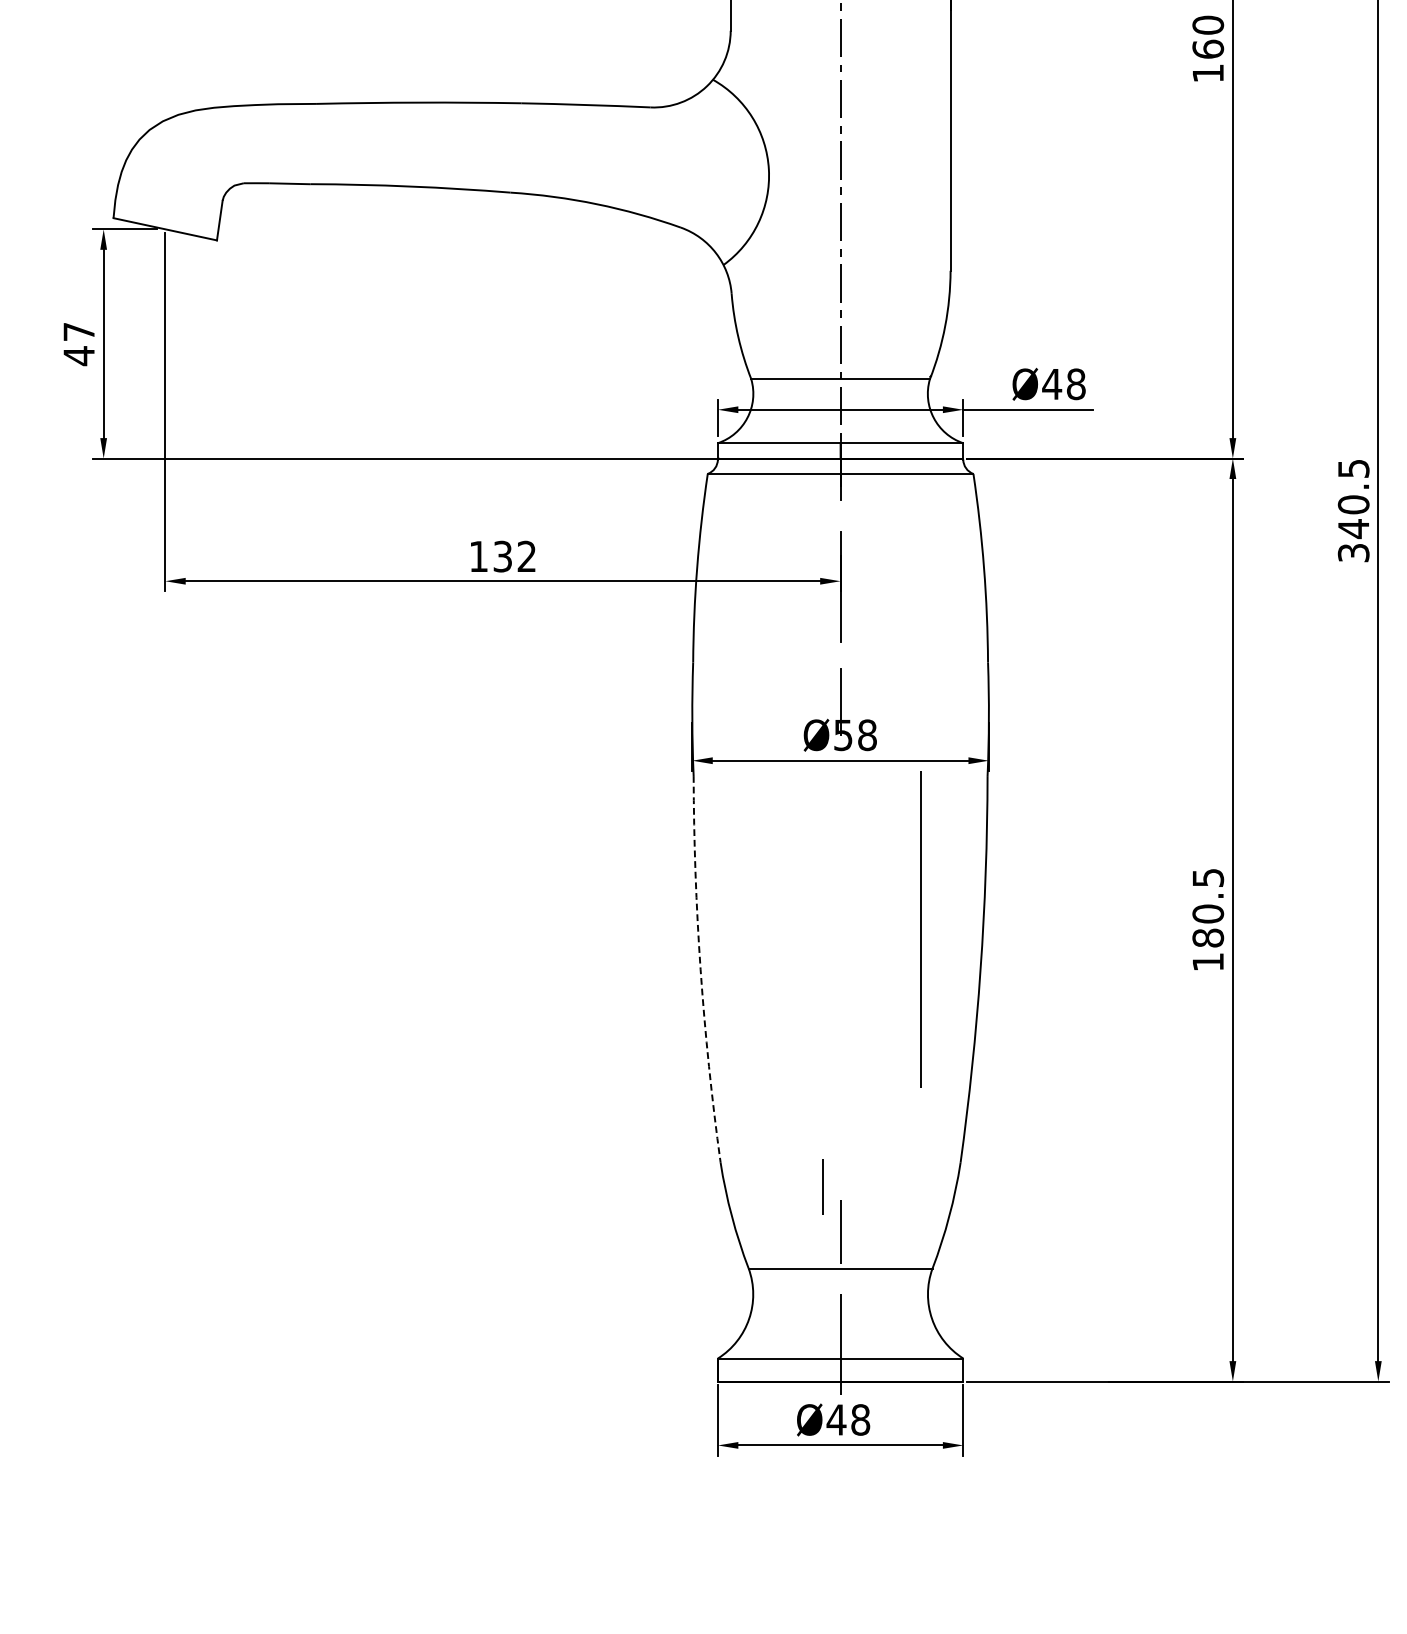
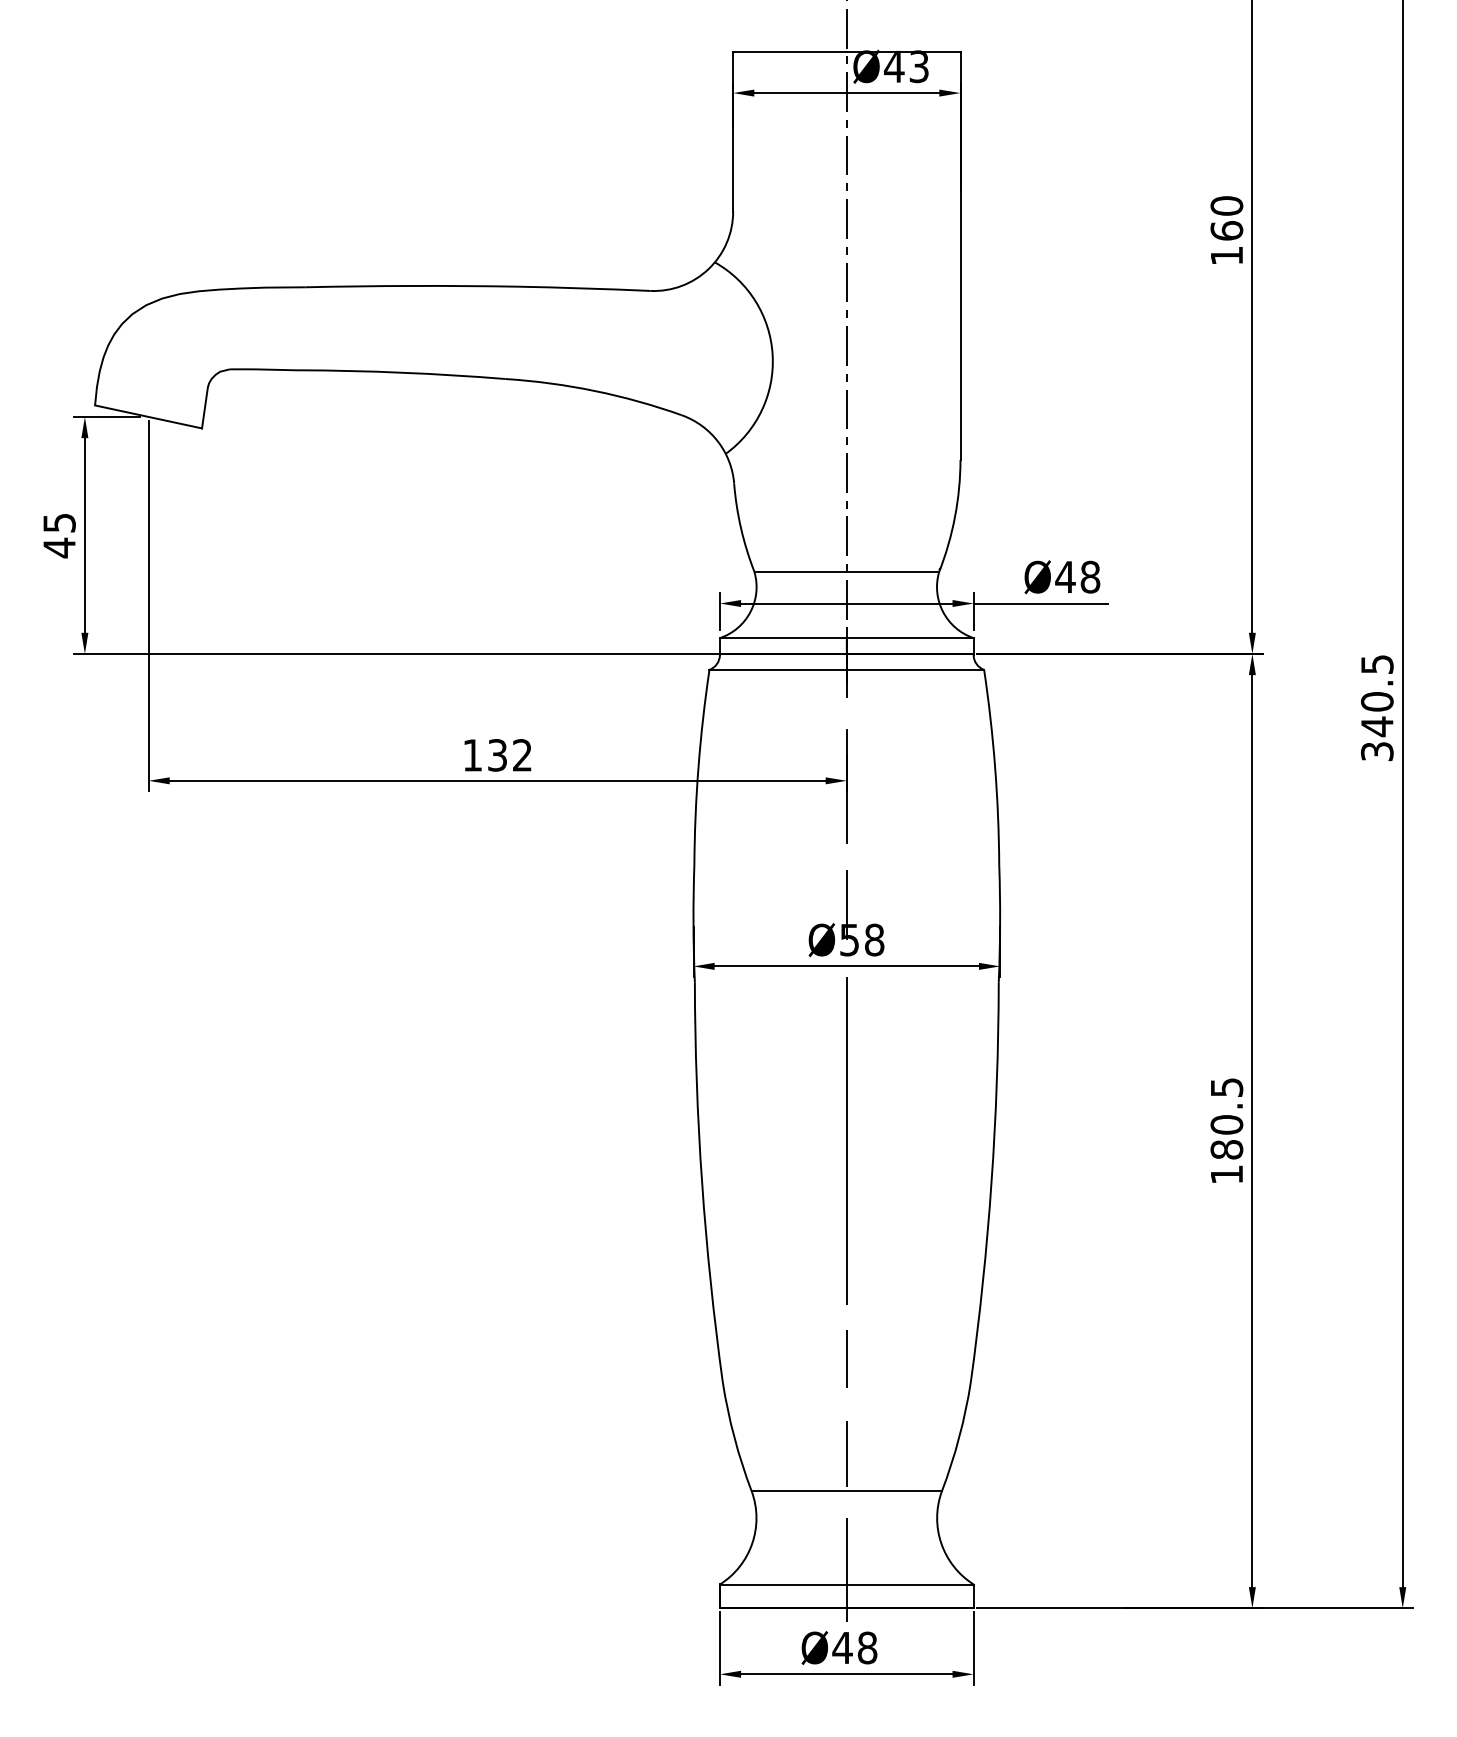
text: (79, 332) -> (59, 523), 47 -> 45
line: (920, 929) -> (846, 1140), moved
arc: (701, 969) -> (702, 1182), dashed -> solid
line: (822, 1186) -> (846, 1358), moved

